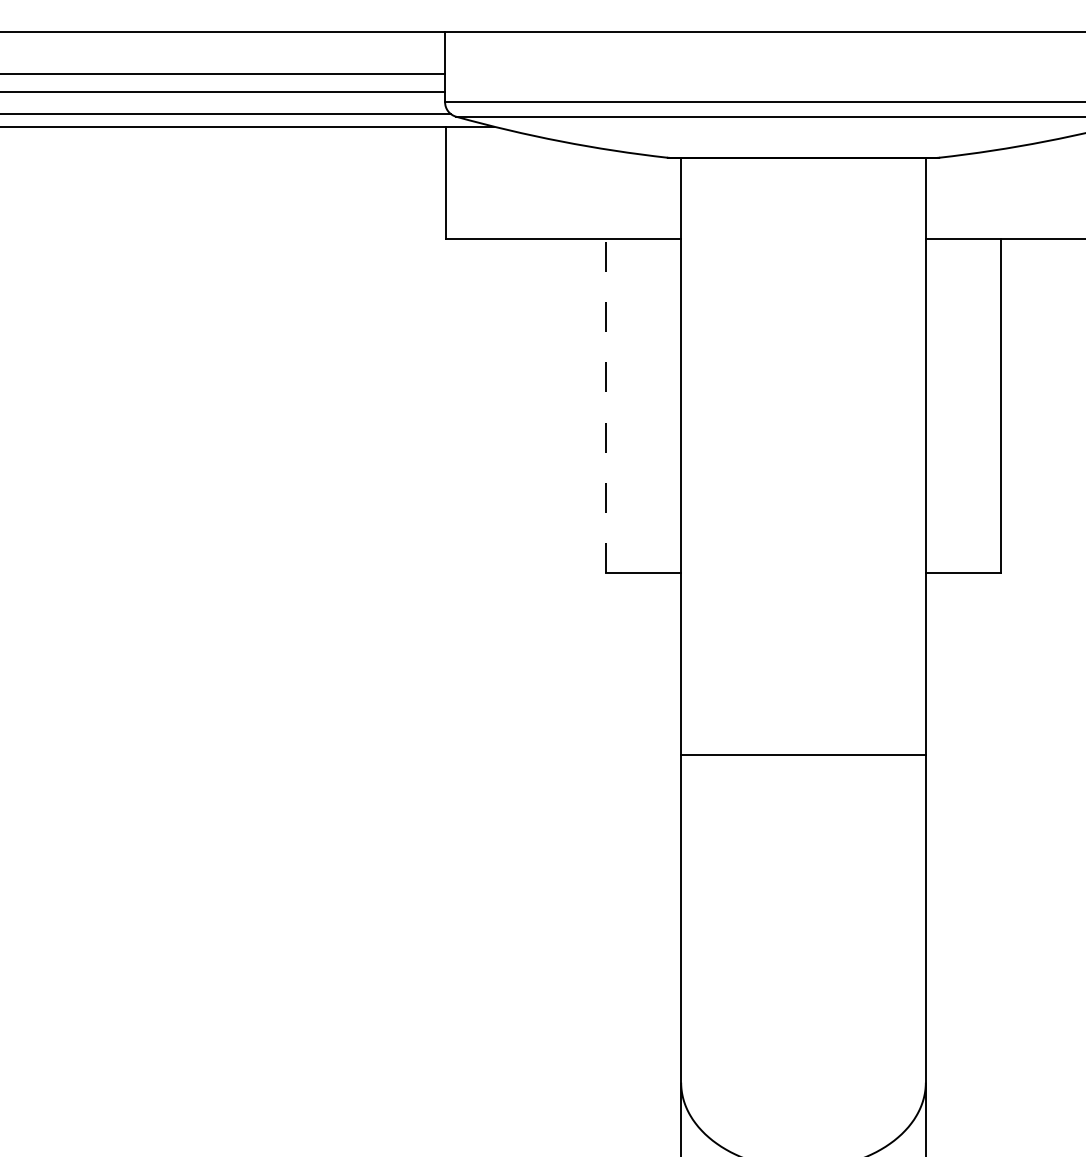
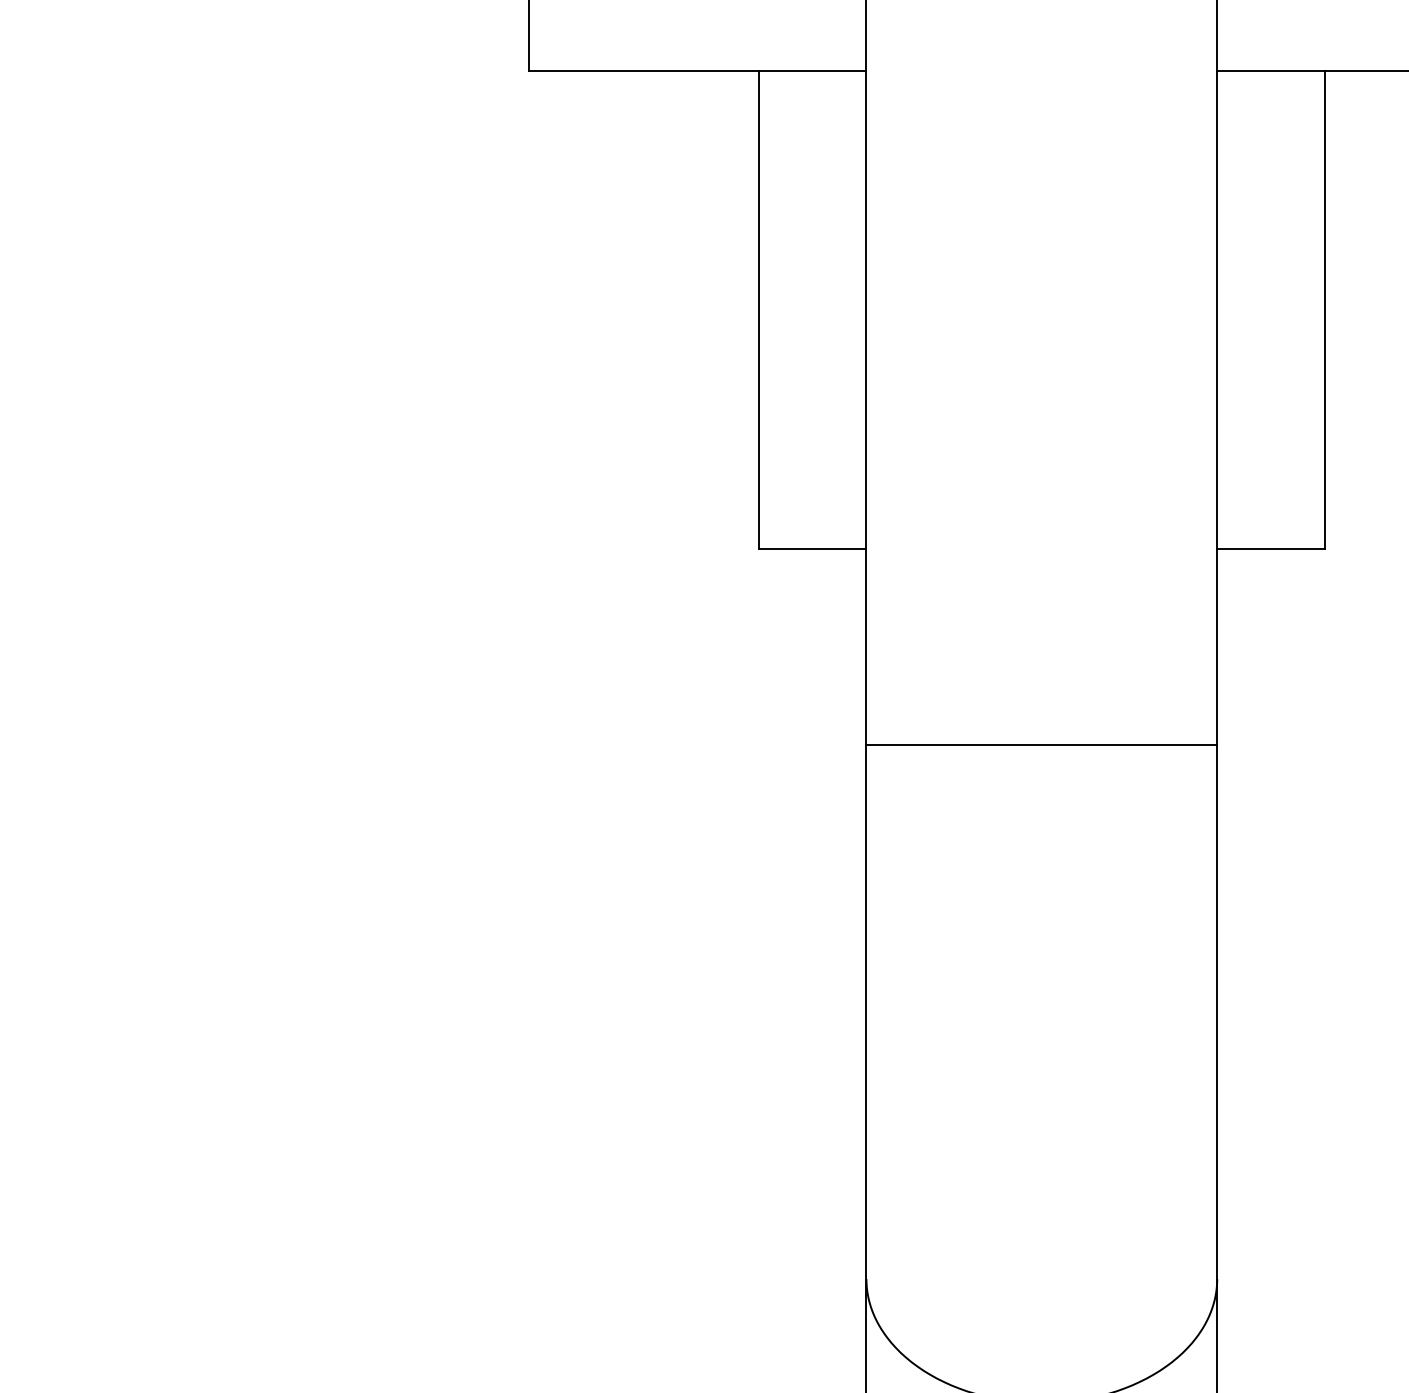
line: (605, 406) -> (758, 309), dashed -> solid
line: (803, 754) -> (1041, 744), moved

